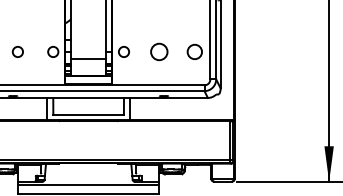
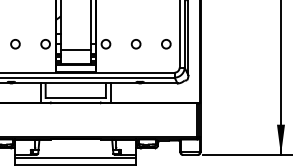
circle: (159, 51) -> (136, 43), size x0.62
circle: (194, 51) -> (166, 43), size x0.71

